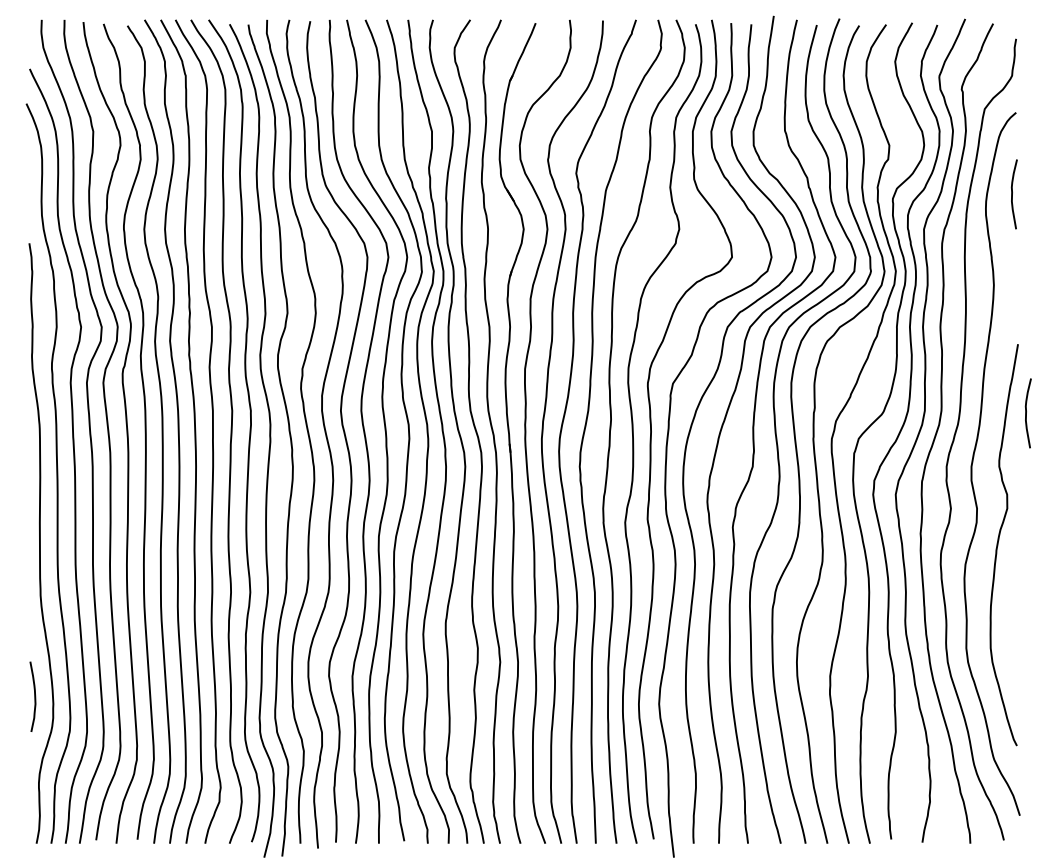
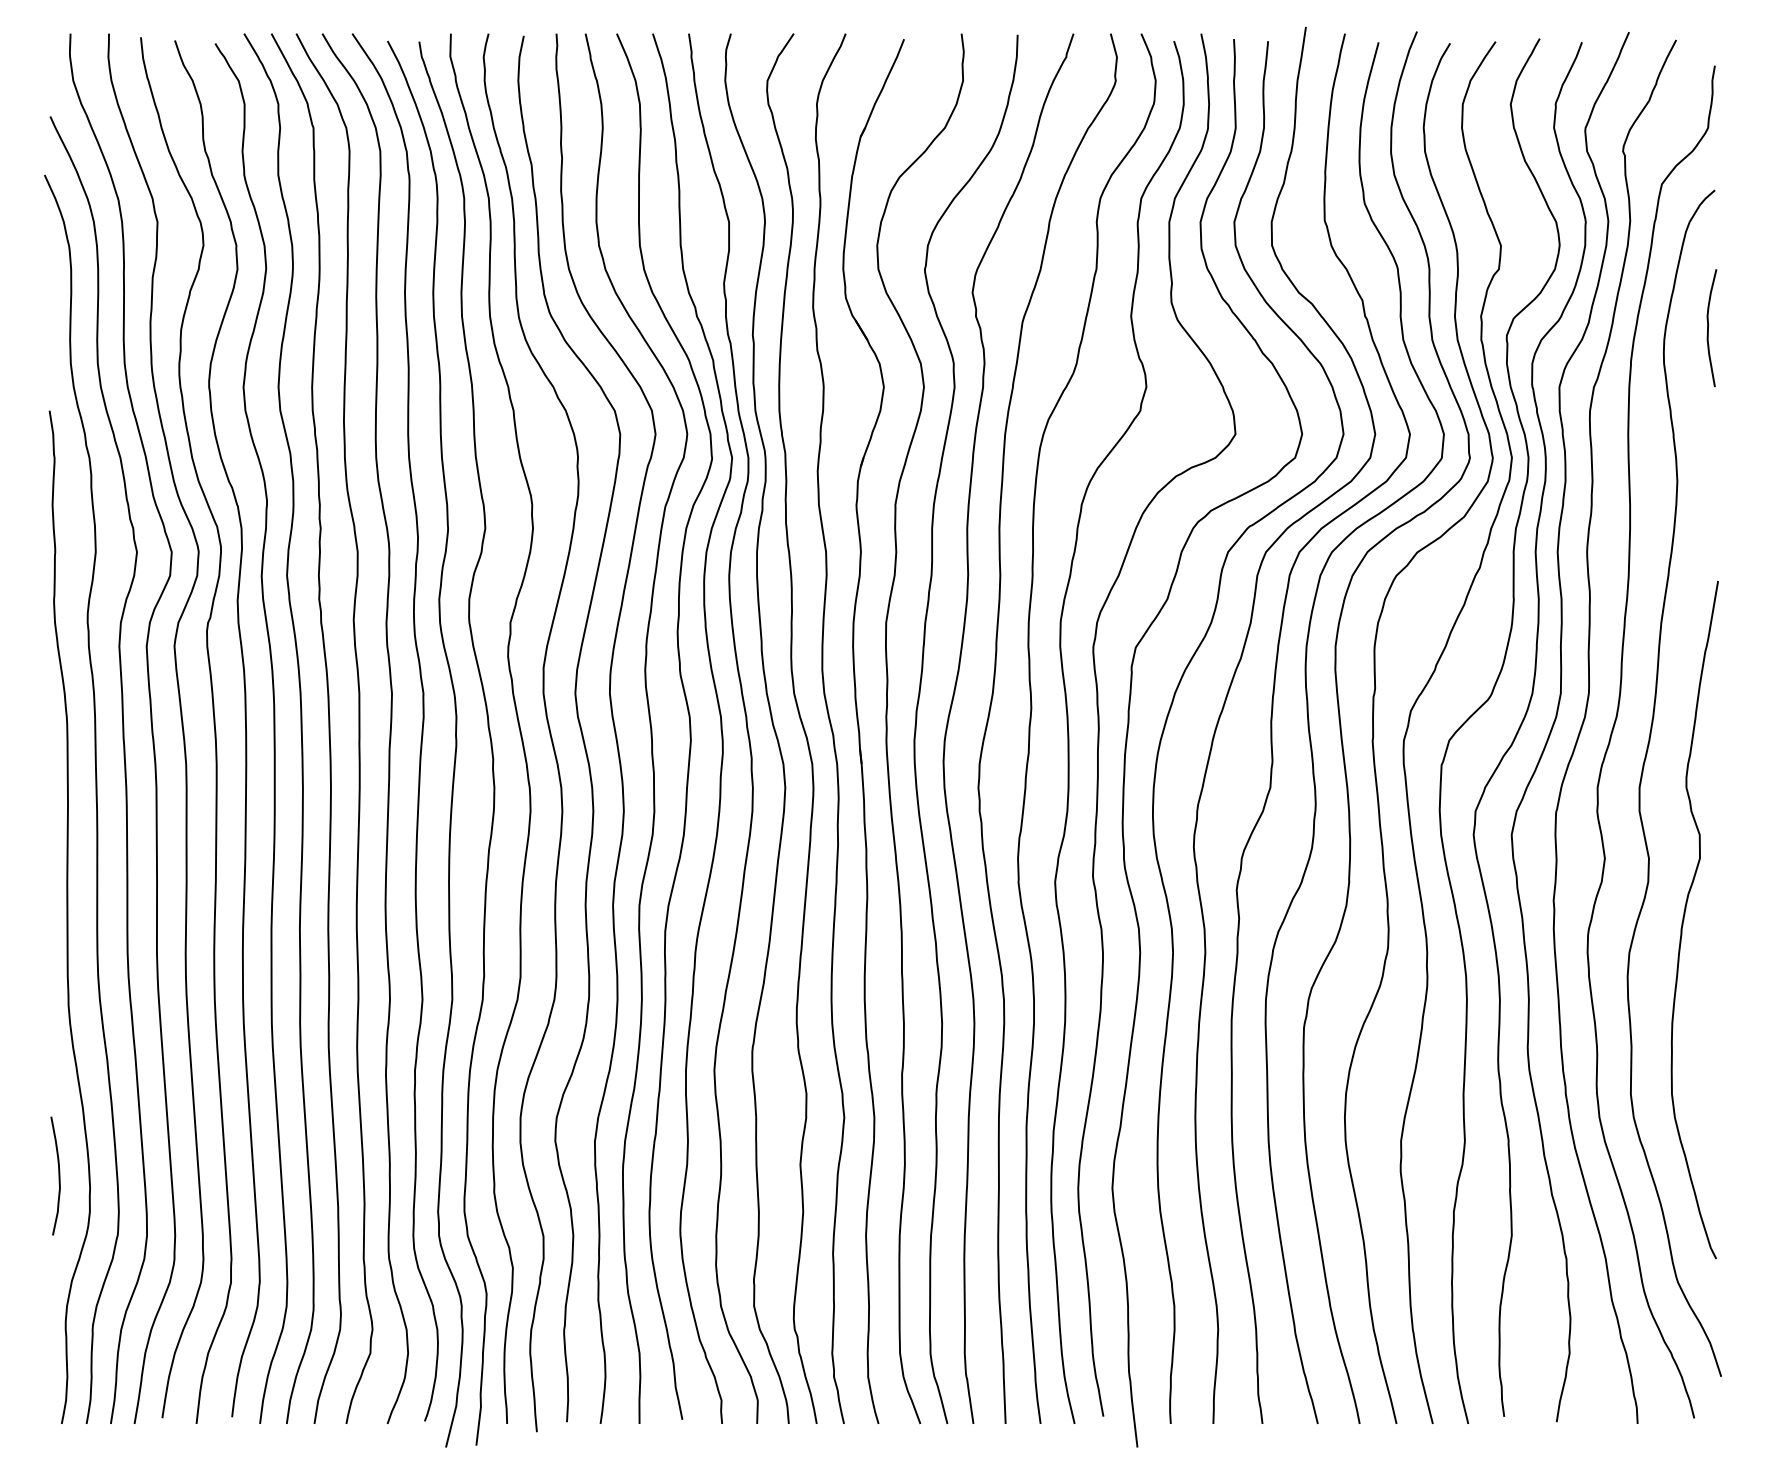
curve: (1026, 413) -> (1732, 697), removed

